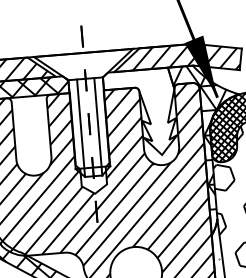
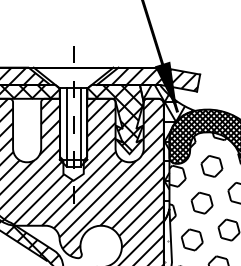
hatch: (139, 110) -> (114, 117), added

